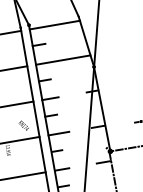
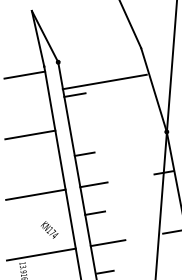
line: (54, 24) -> (104, 80), moved
line: (63, 59) -> (115, 119), removed

